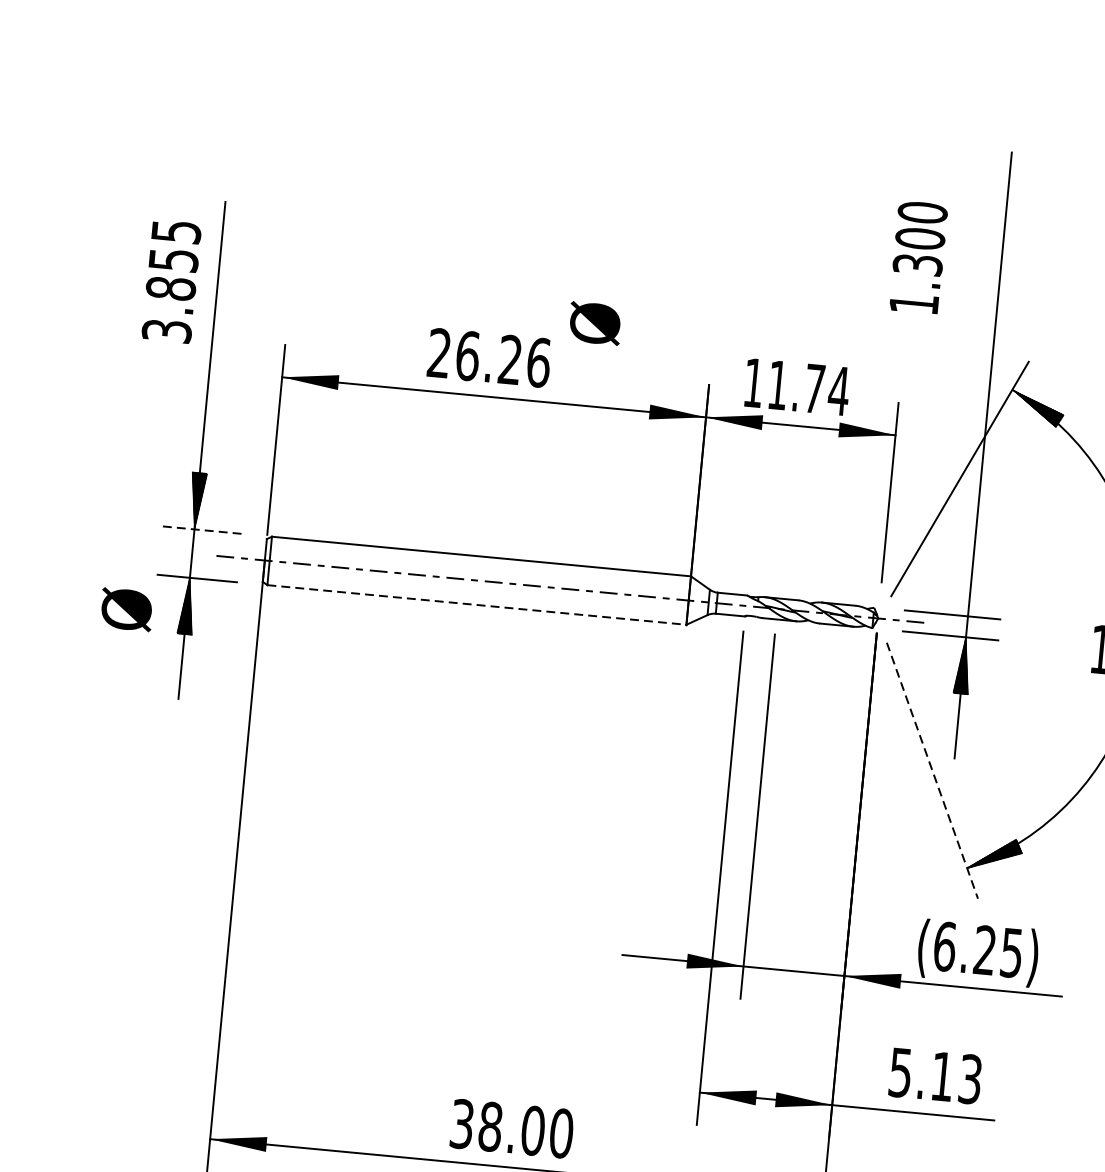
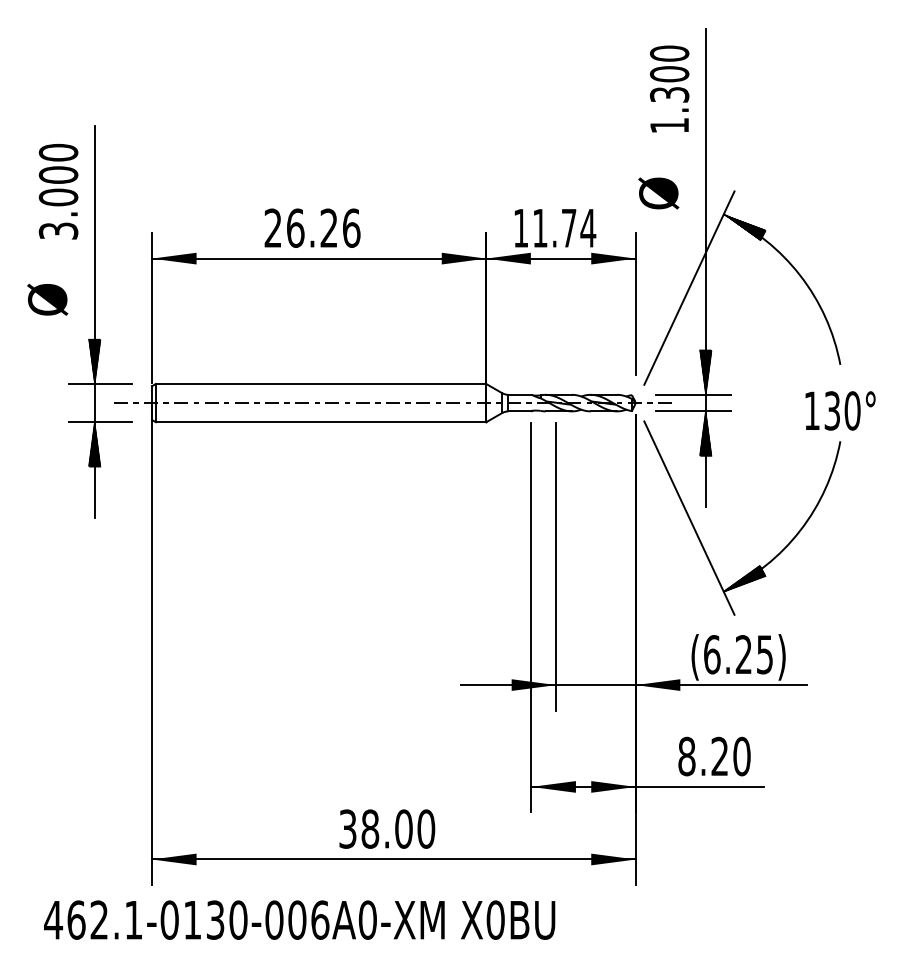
text: (918, 256) -> (669, 88), moved
text: (173, 259) -> (58, 174), 3.855 -> 3.000
text: (594, 323) -> (658, 193), moved
line: (201, 530) -> (100, 384), dashed -> solid
hatch: (970, 588) -> (705, 372), added
line: (477, 605) -> (321, 422), dashed -> solid
text: (126, 609) -> (47, 299), moved
line: (932, 771) -> (689, 518), dashed -> solid
text: (935, 1075) -> (714, 756), 5.13 -> 8.20

